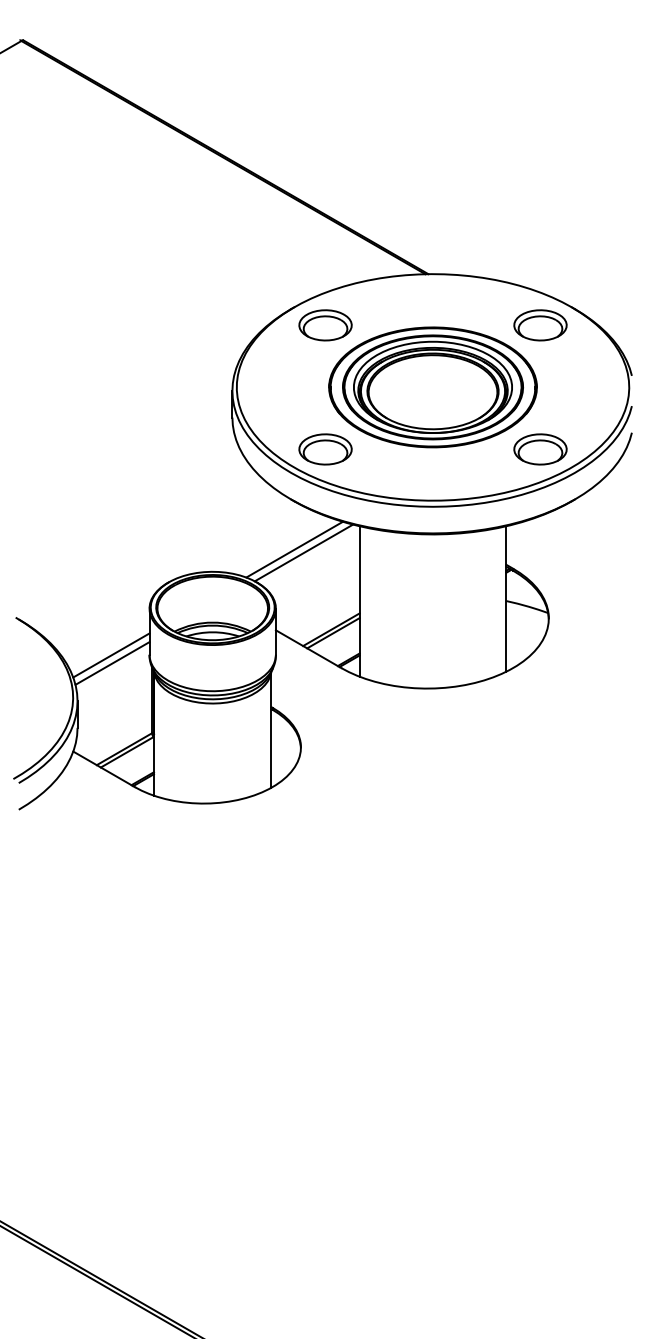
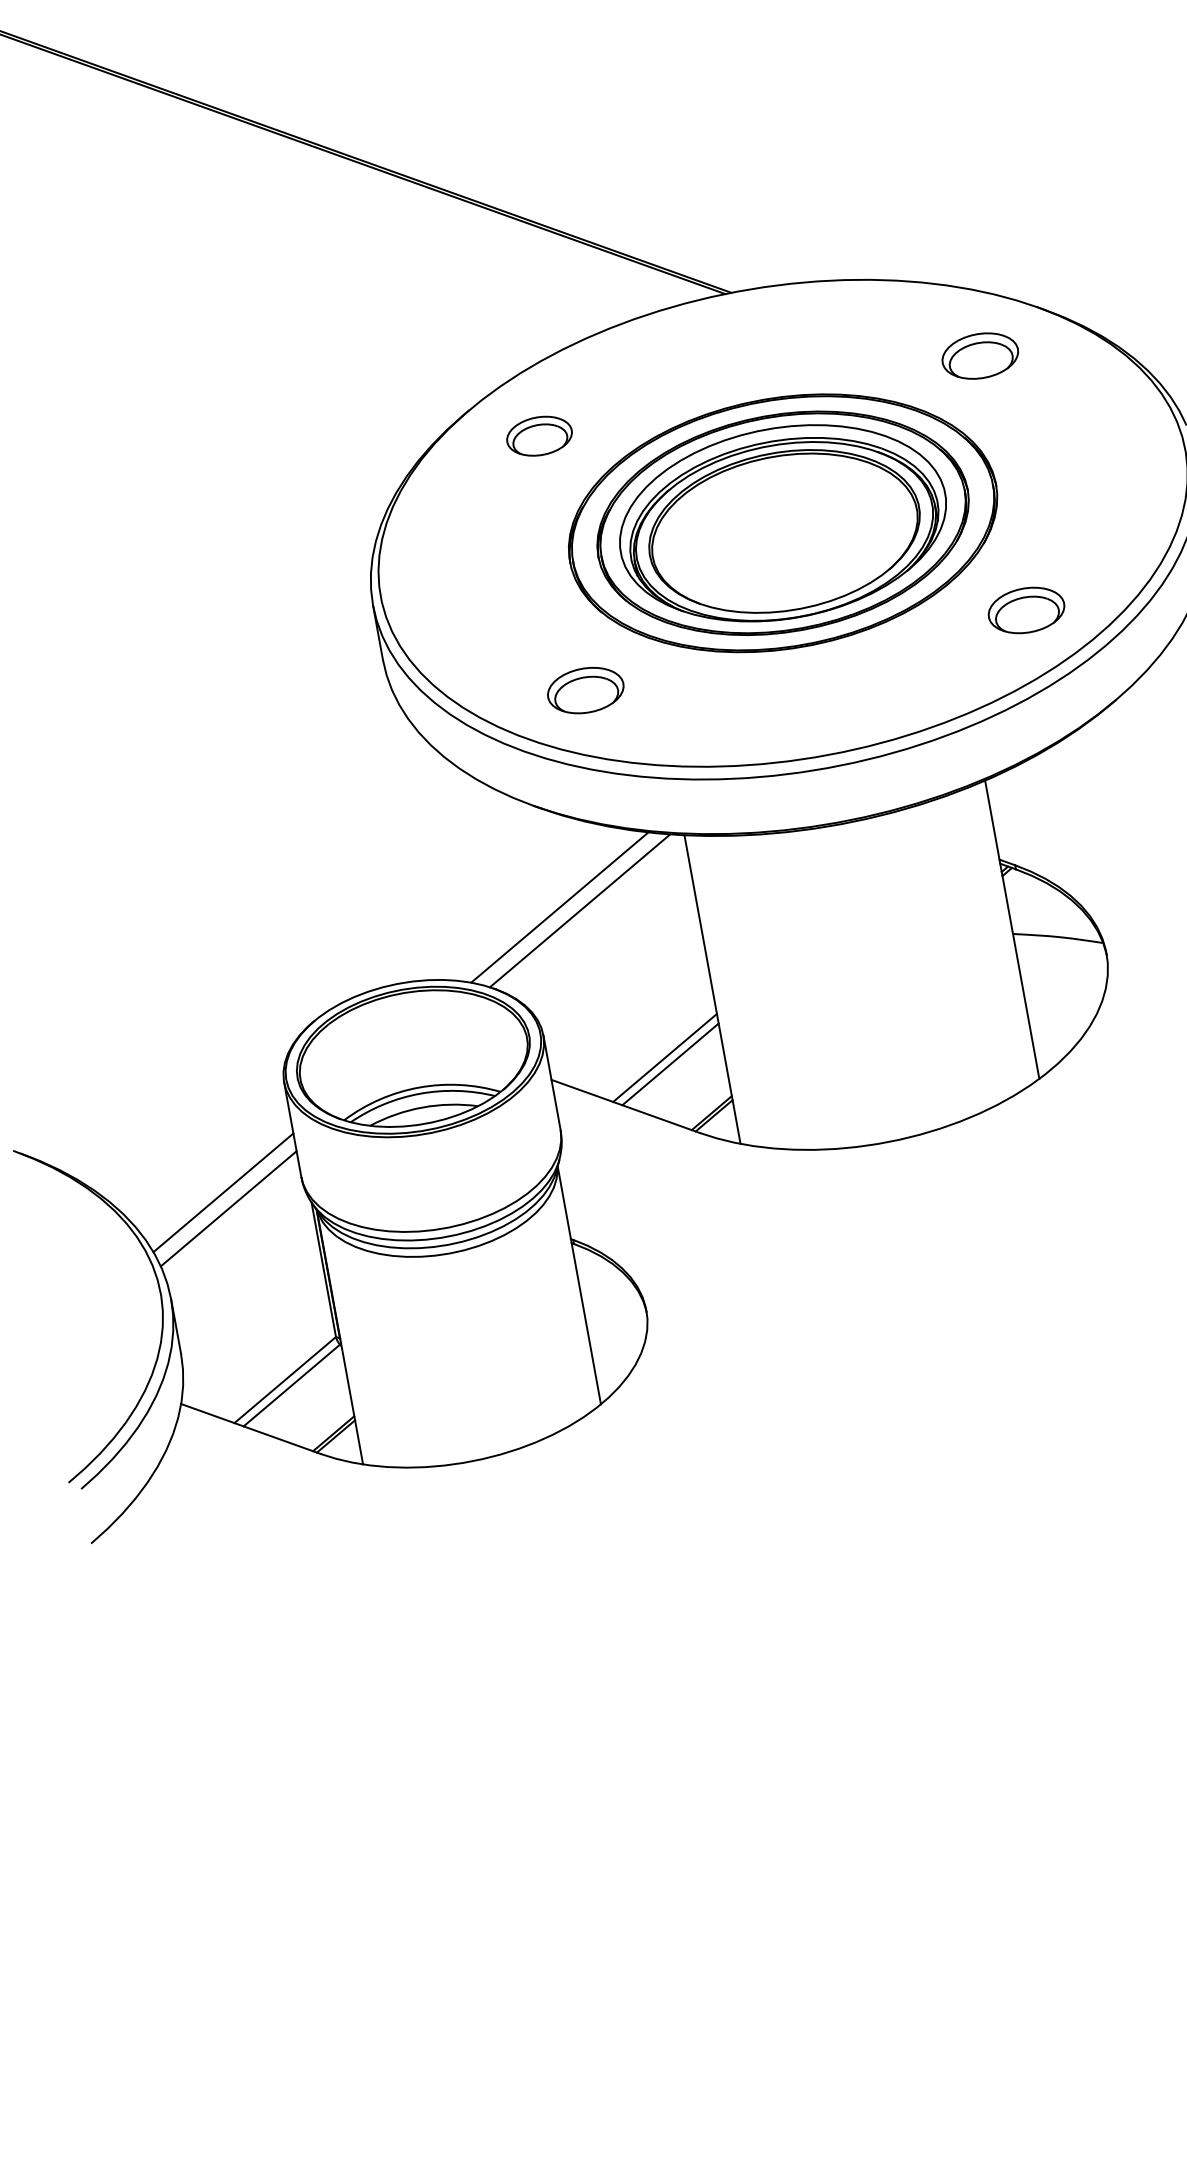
part: (325, 325) -> (539, 436), size x0.6
part: (540, 325) -> (980, 356), size x0.7
part: (325, 449) -> (585, 690), size x0.7
part: (540, 449) -> (1026, 610), size x0.7

